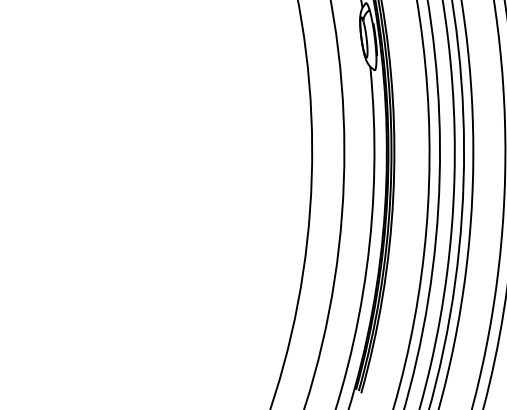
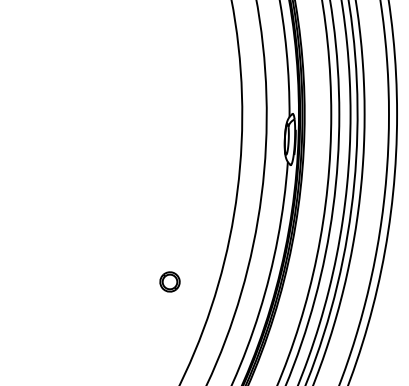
part: (243, 248) -> (169, 281), added

